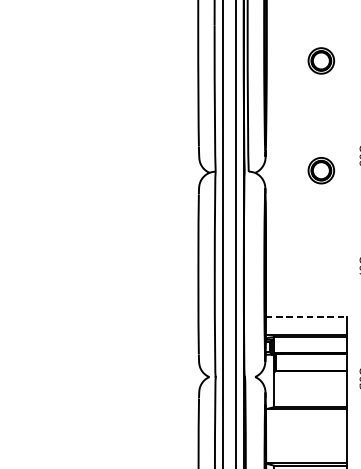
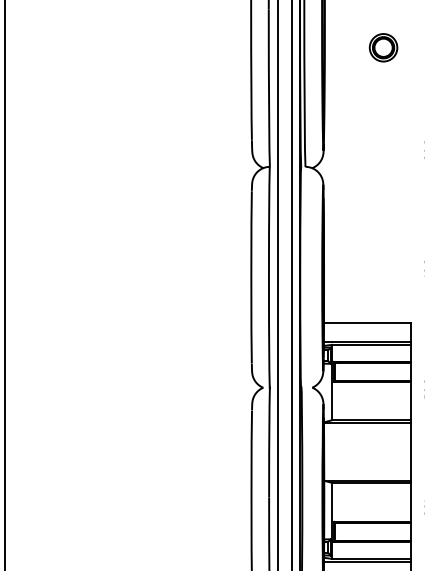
part: (321, 170) -> (383, 165), removed
line: (306, 317) -> (367, 323), dashed -> solid

